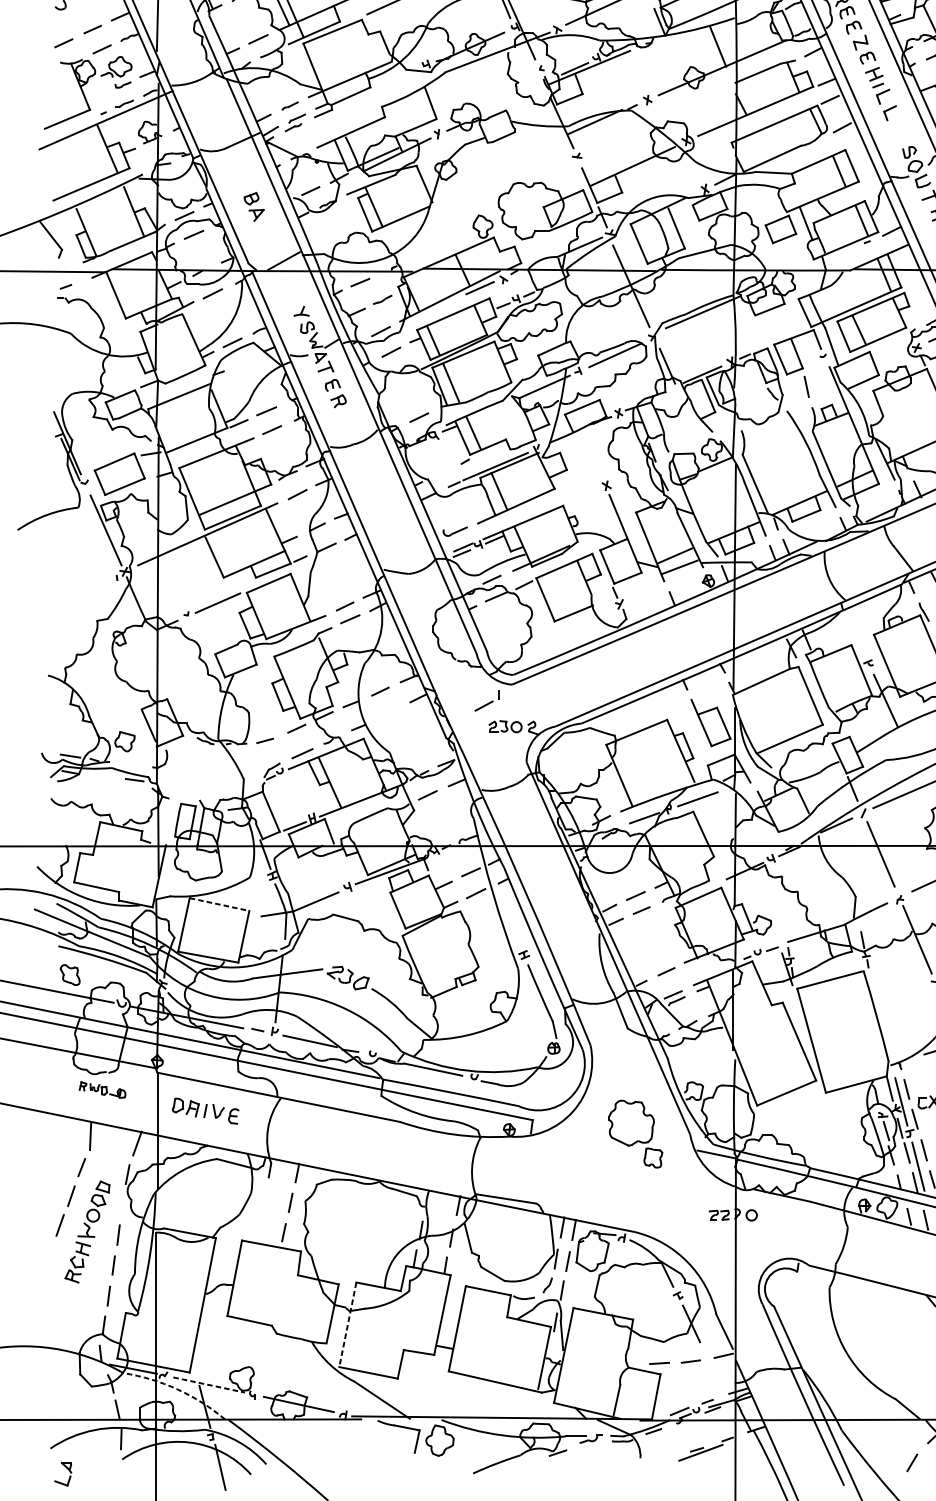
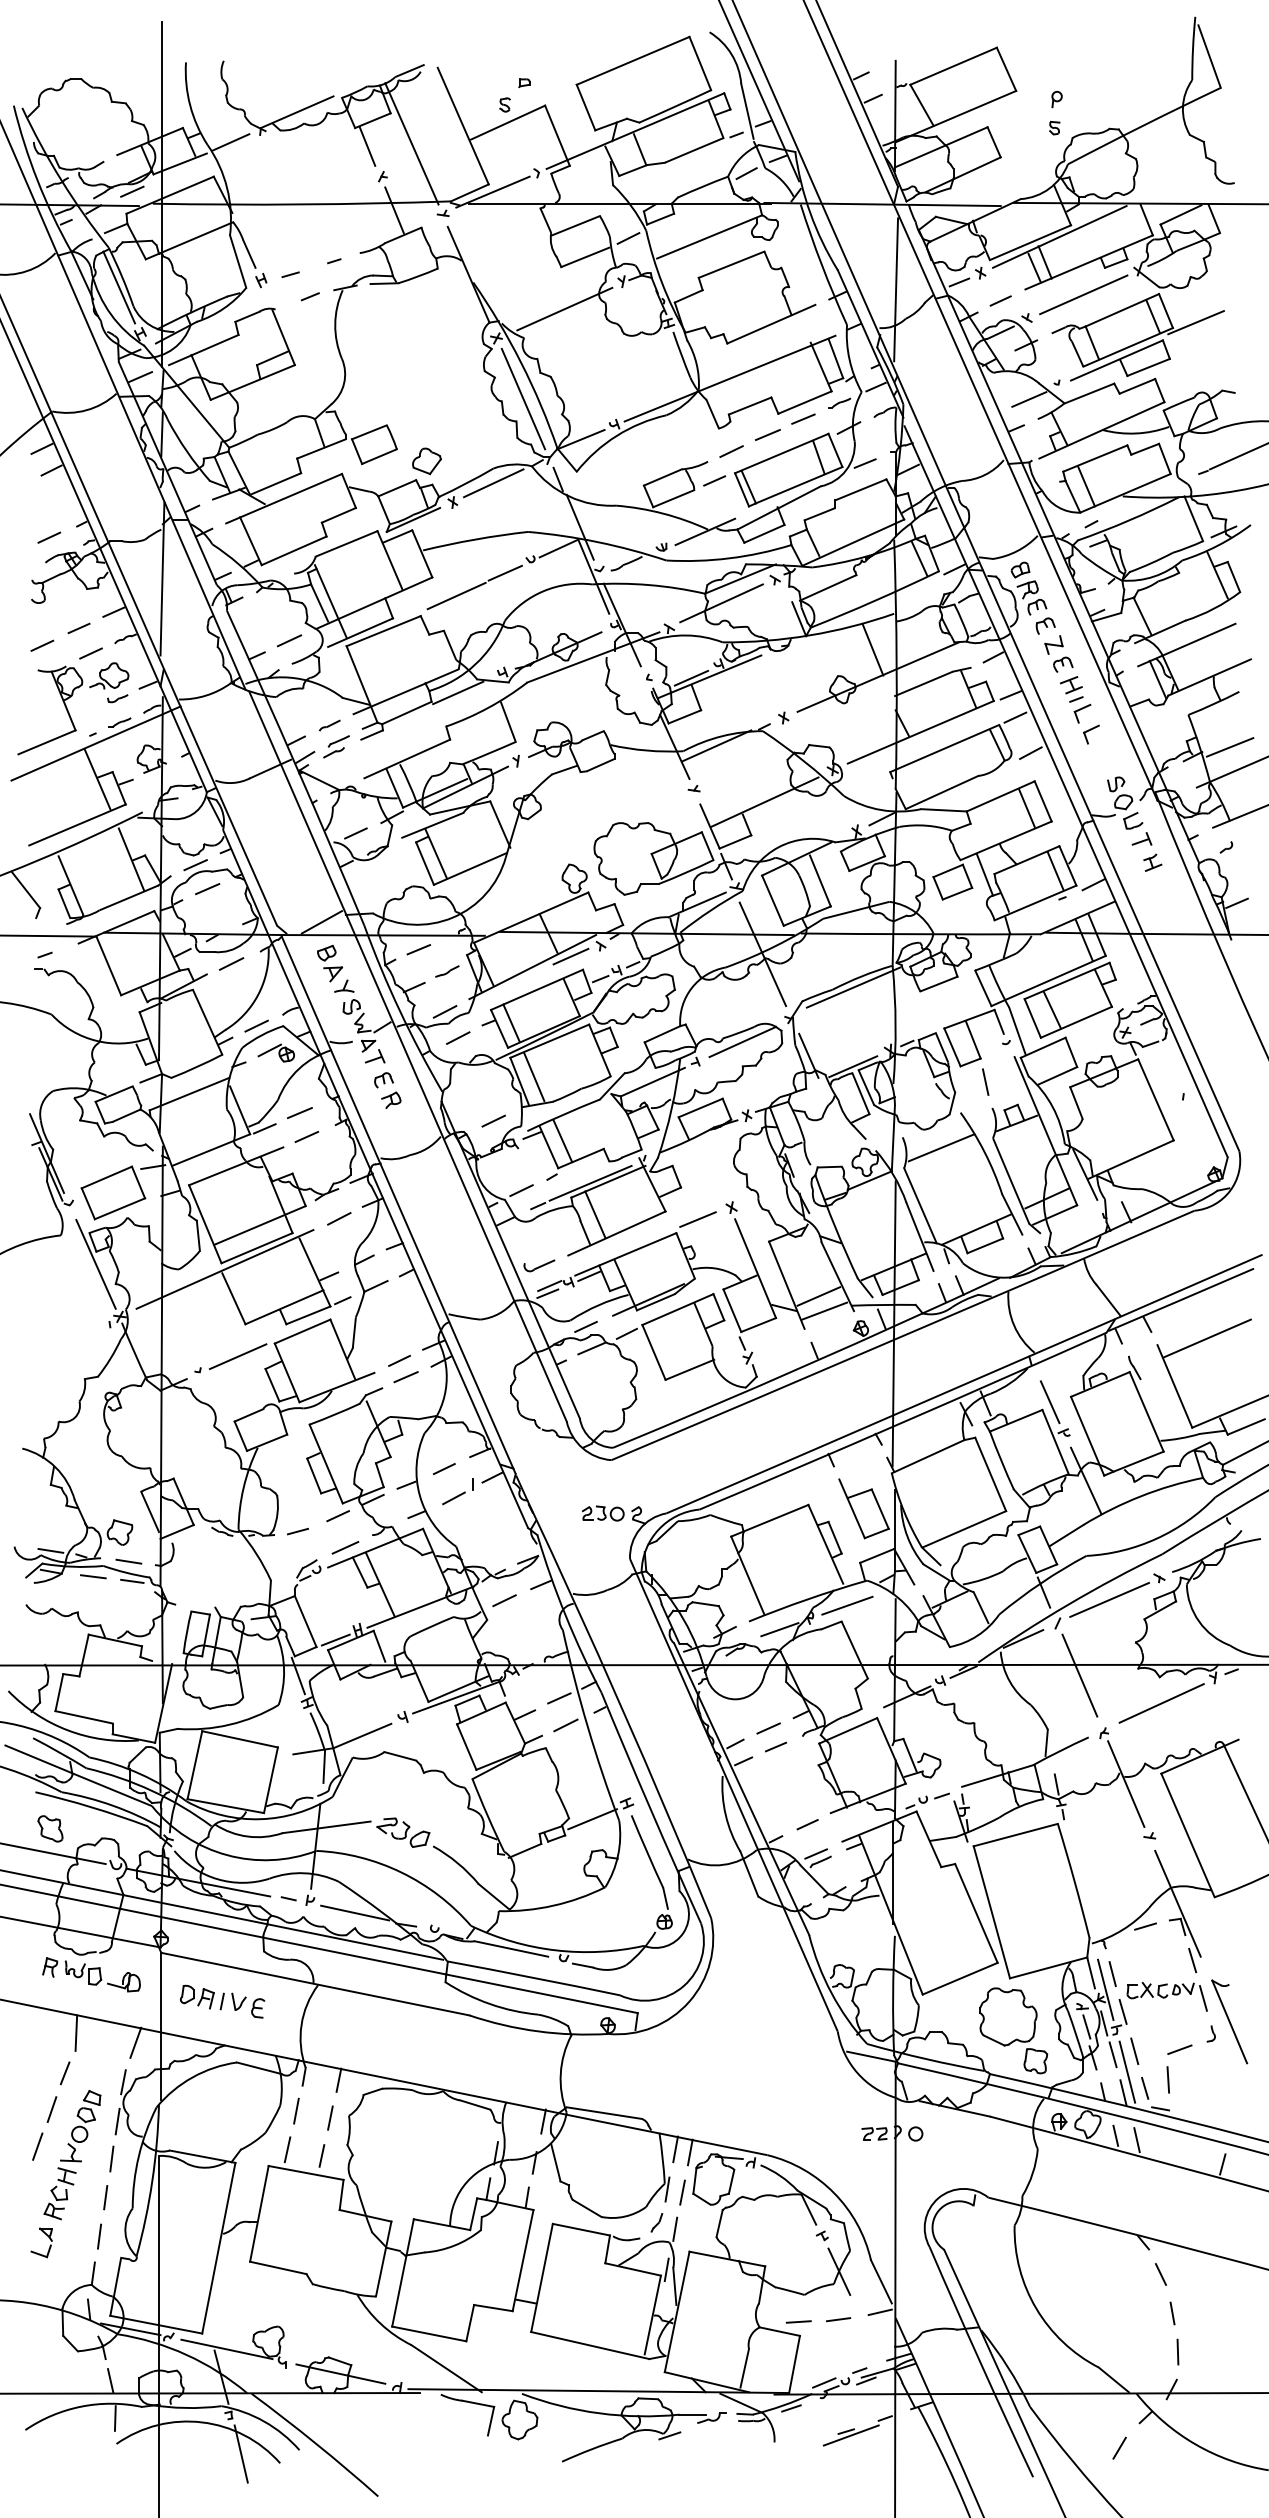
line: (391, 80) -> (458, 692), added
part: (254, 206) -> (330, 963), moved
part: (247, 363) -> (275, 1052), added
line: (771, 438) -> (941, 1147), added
line: (441, 472) -> (521, 1190), added
line: (579, 495) -> (697, 1219), added
line: (857, 639) -> (1049, 1402), added
part: (486, 700) -> (457, 1491), moved
line: (131, 764) -> (128, 1561), added
line: (103, 776) -> (92, 1576), added
line: (219, 904) -> (240, 1739), dashed -> solid
line: (497, 967) -> (592, 1819), added
part: (102, 1089) -> (91, 1974), size x1.67
part: (635, 1133) -> (1013, 2030), moved
line: (263, 1196) -> (296, 2110), added
line: (122, 1205) -> (117, 2121), added
line: (256, 1227) -> (287, 2149), added
line: (348, 1324) -> (403, 2272), dashed -> solid
line: (208, 1385) -> (226, 2349), dashed -> solid
arc: (177, 1389) -> (186, 2354), dashed -> solid
part: (67, 1469) -> (47, 2236), moved

